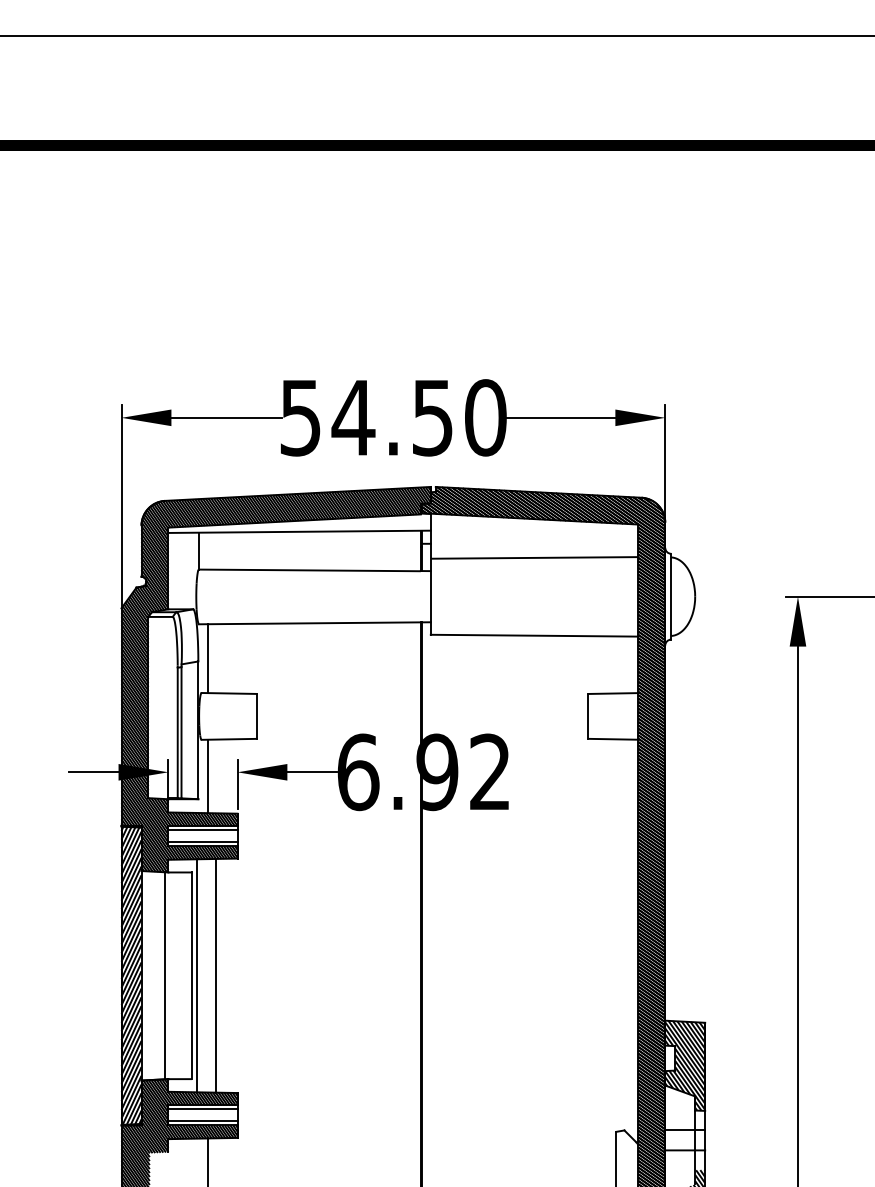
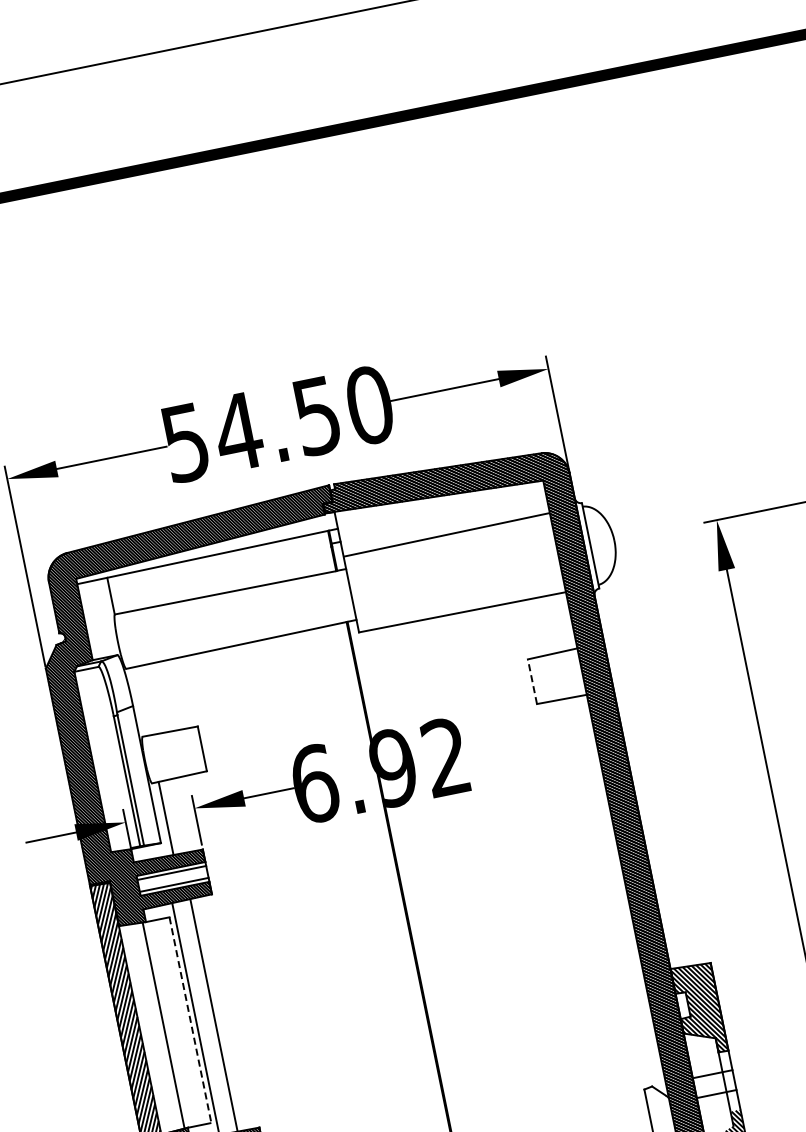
line: (208, 658) -> (142, 701), removed
line: (588, 715) -> (532, 680), solid -> dashed
line: (192, 976) -> (191, 1020), solid -> dashed

